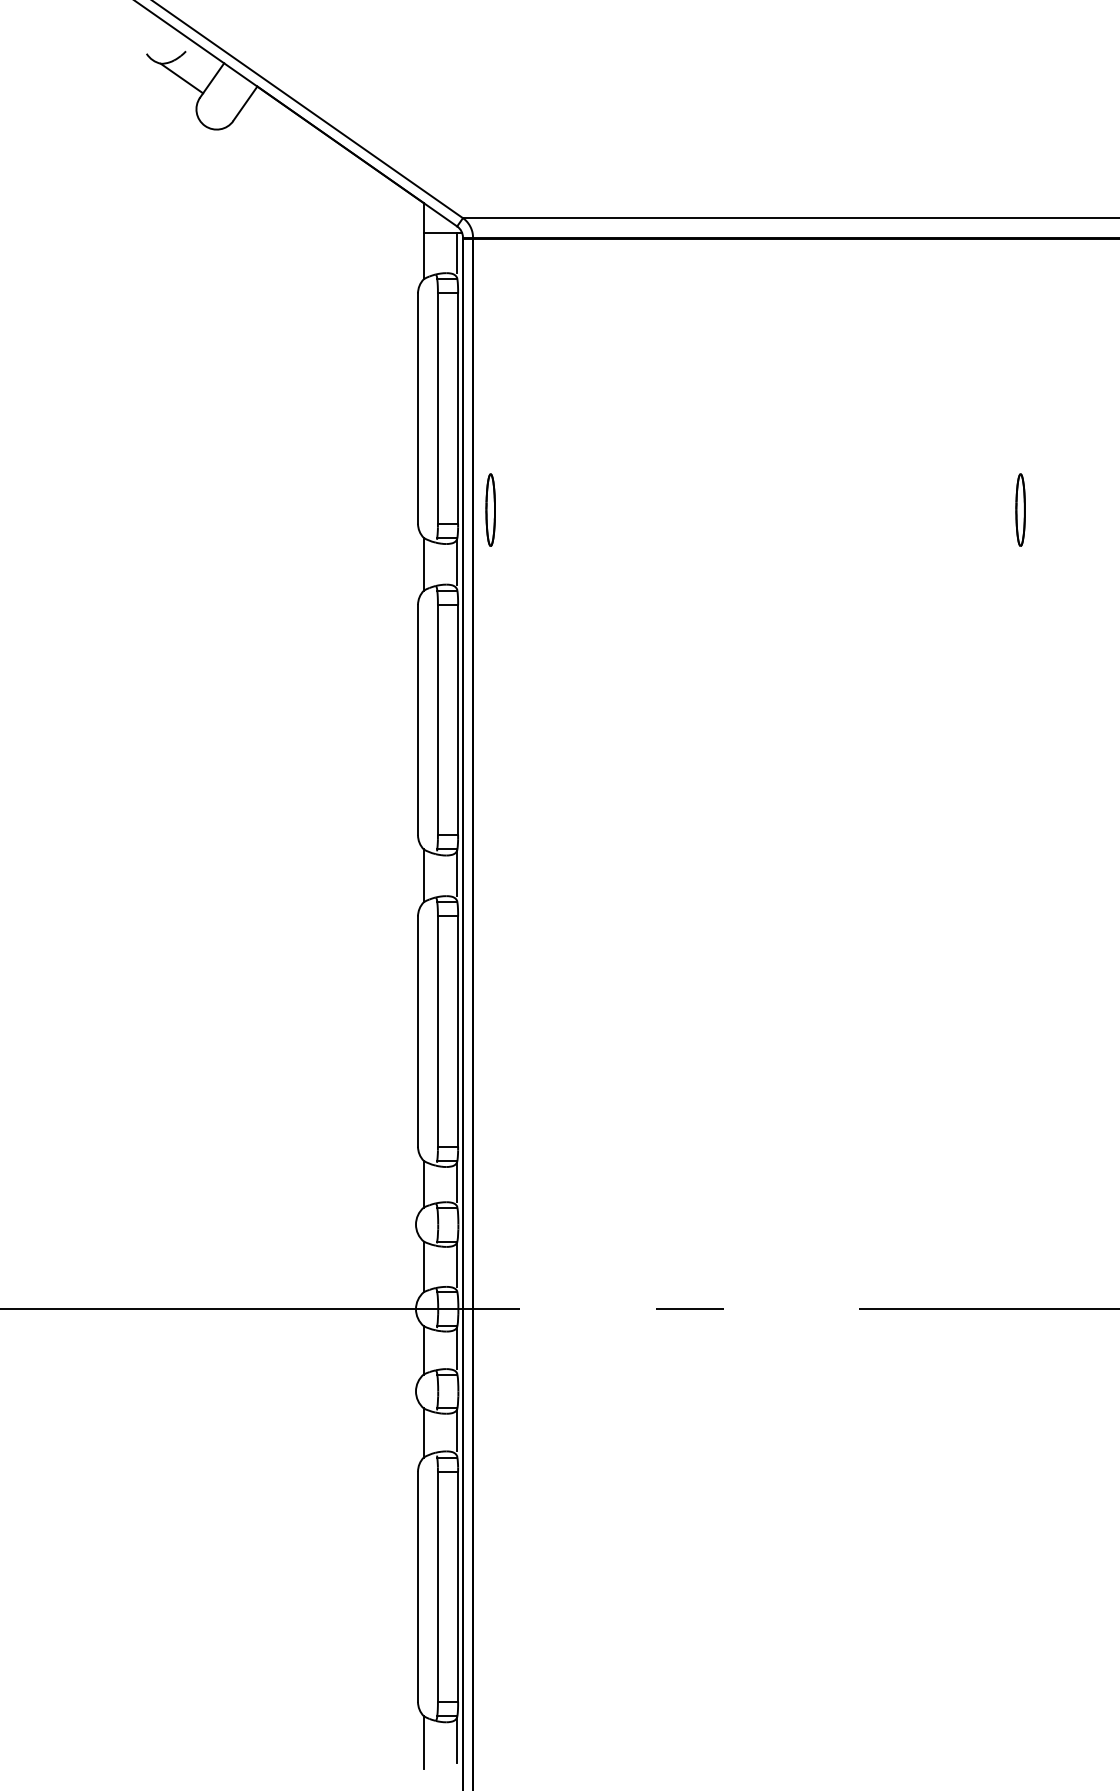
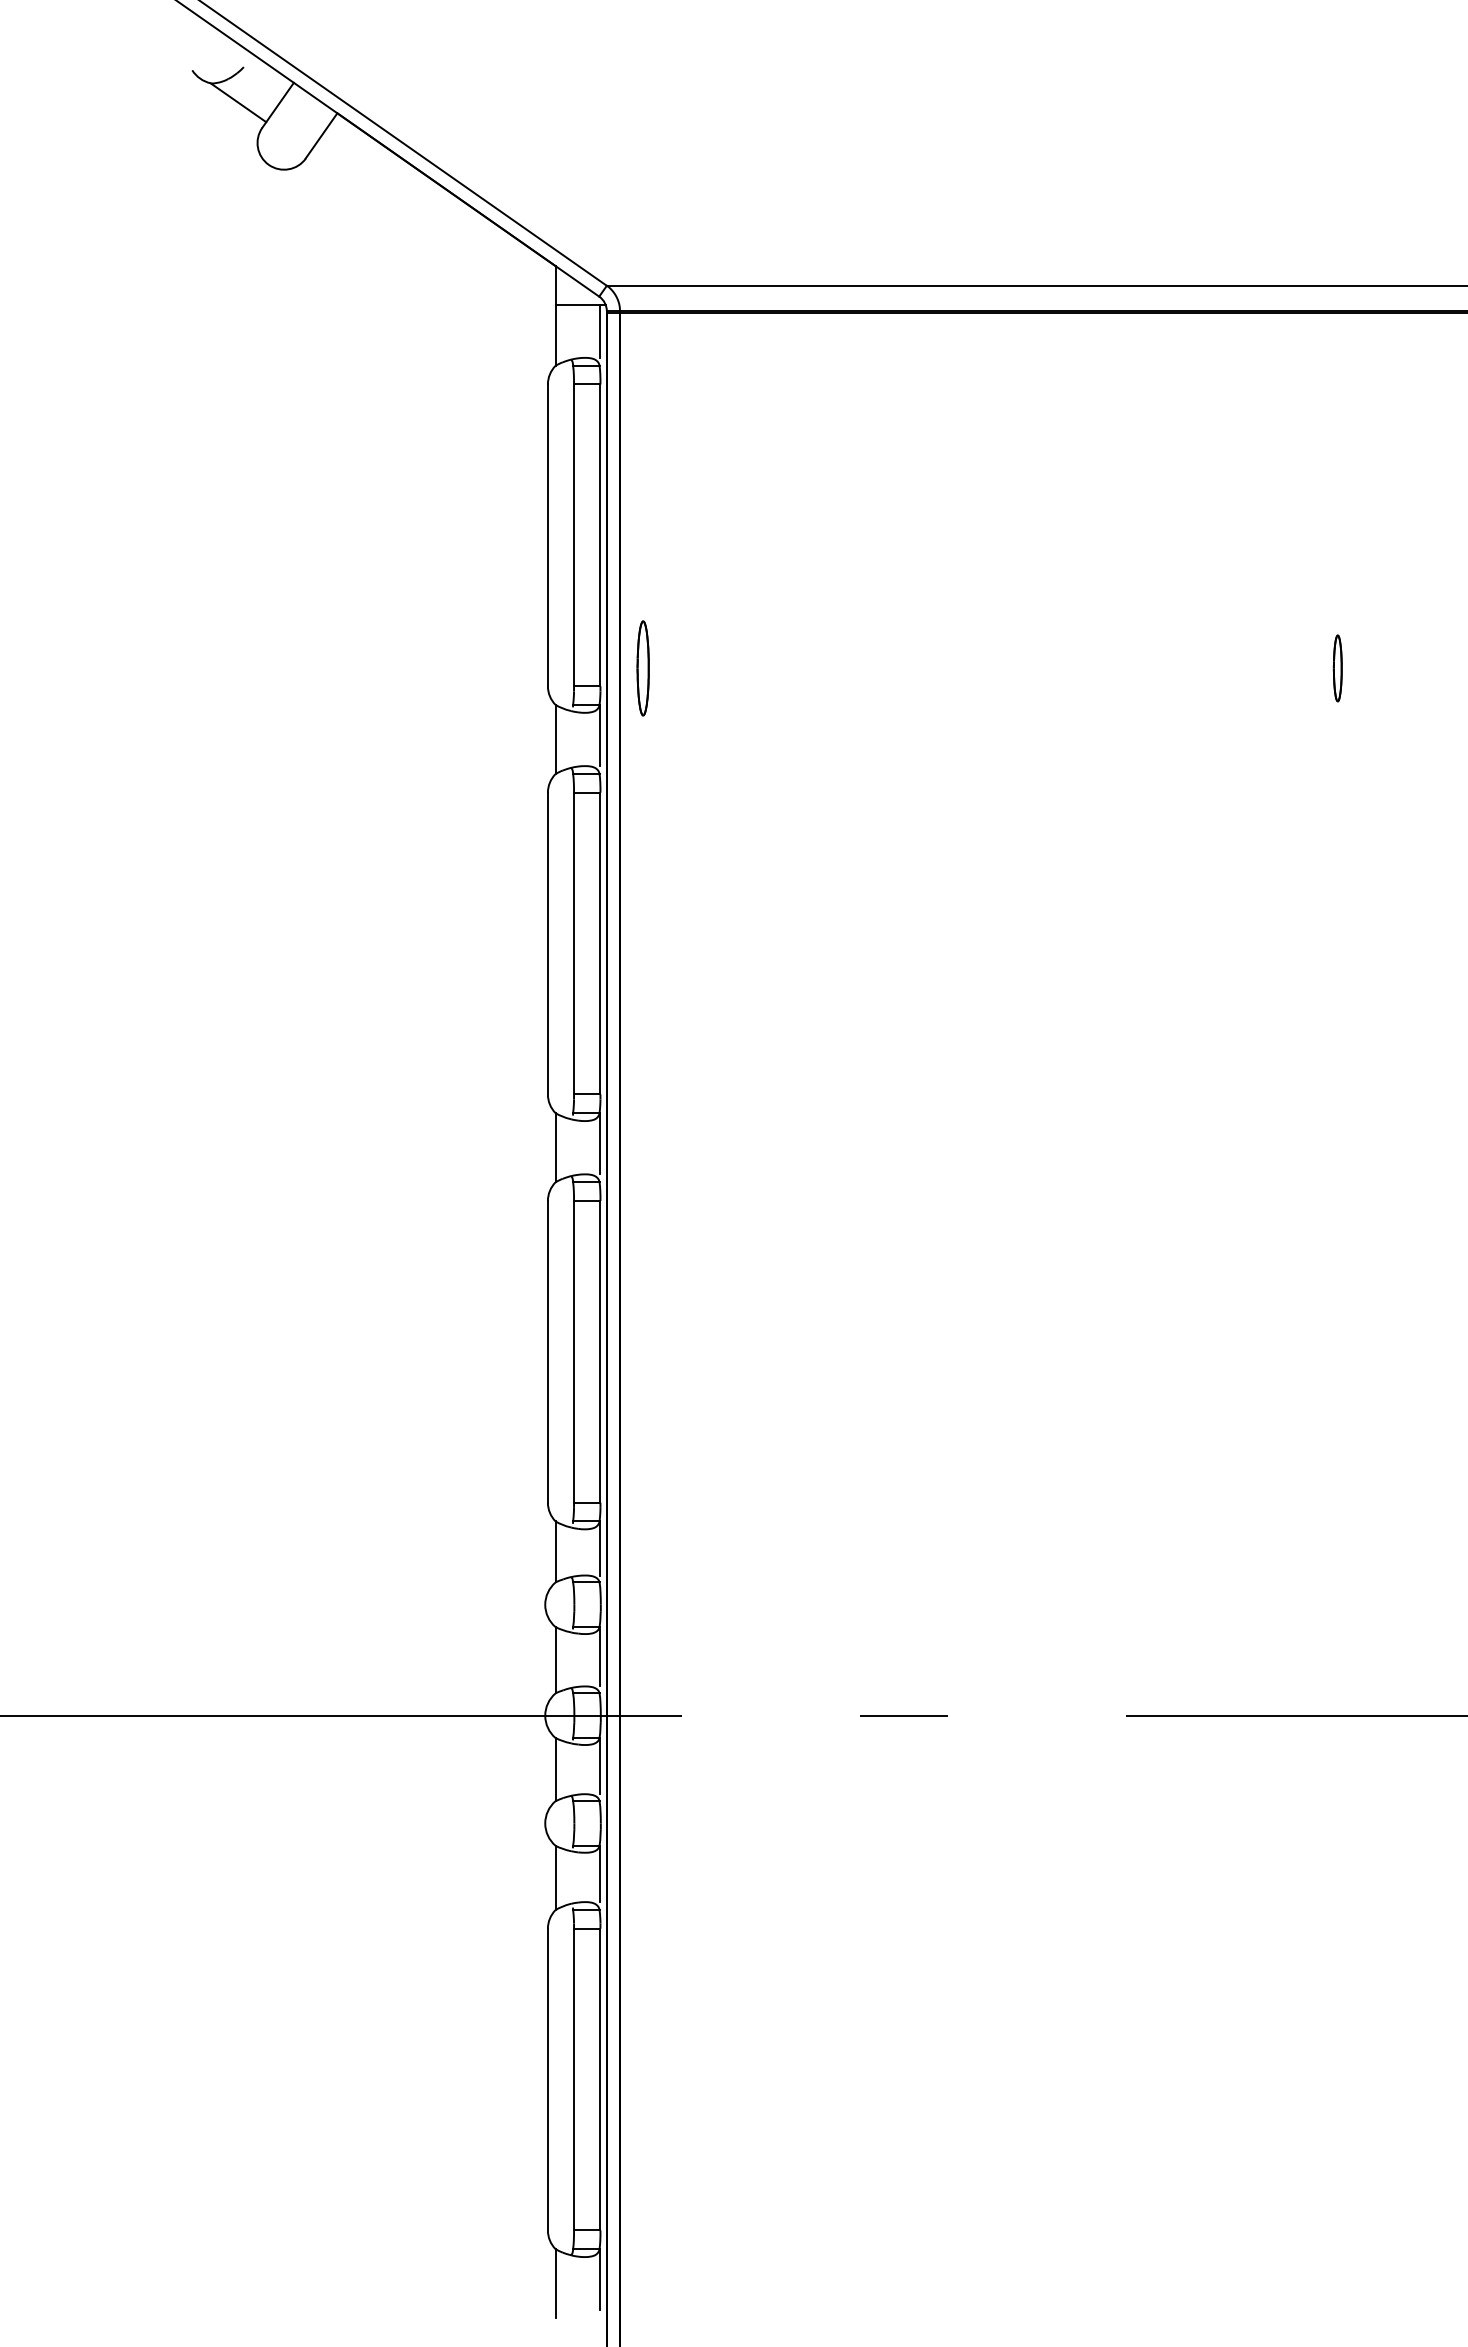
part: (1020, 510) -> (1337, 668), size x0.7

